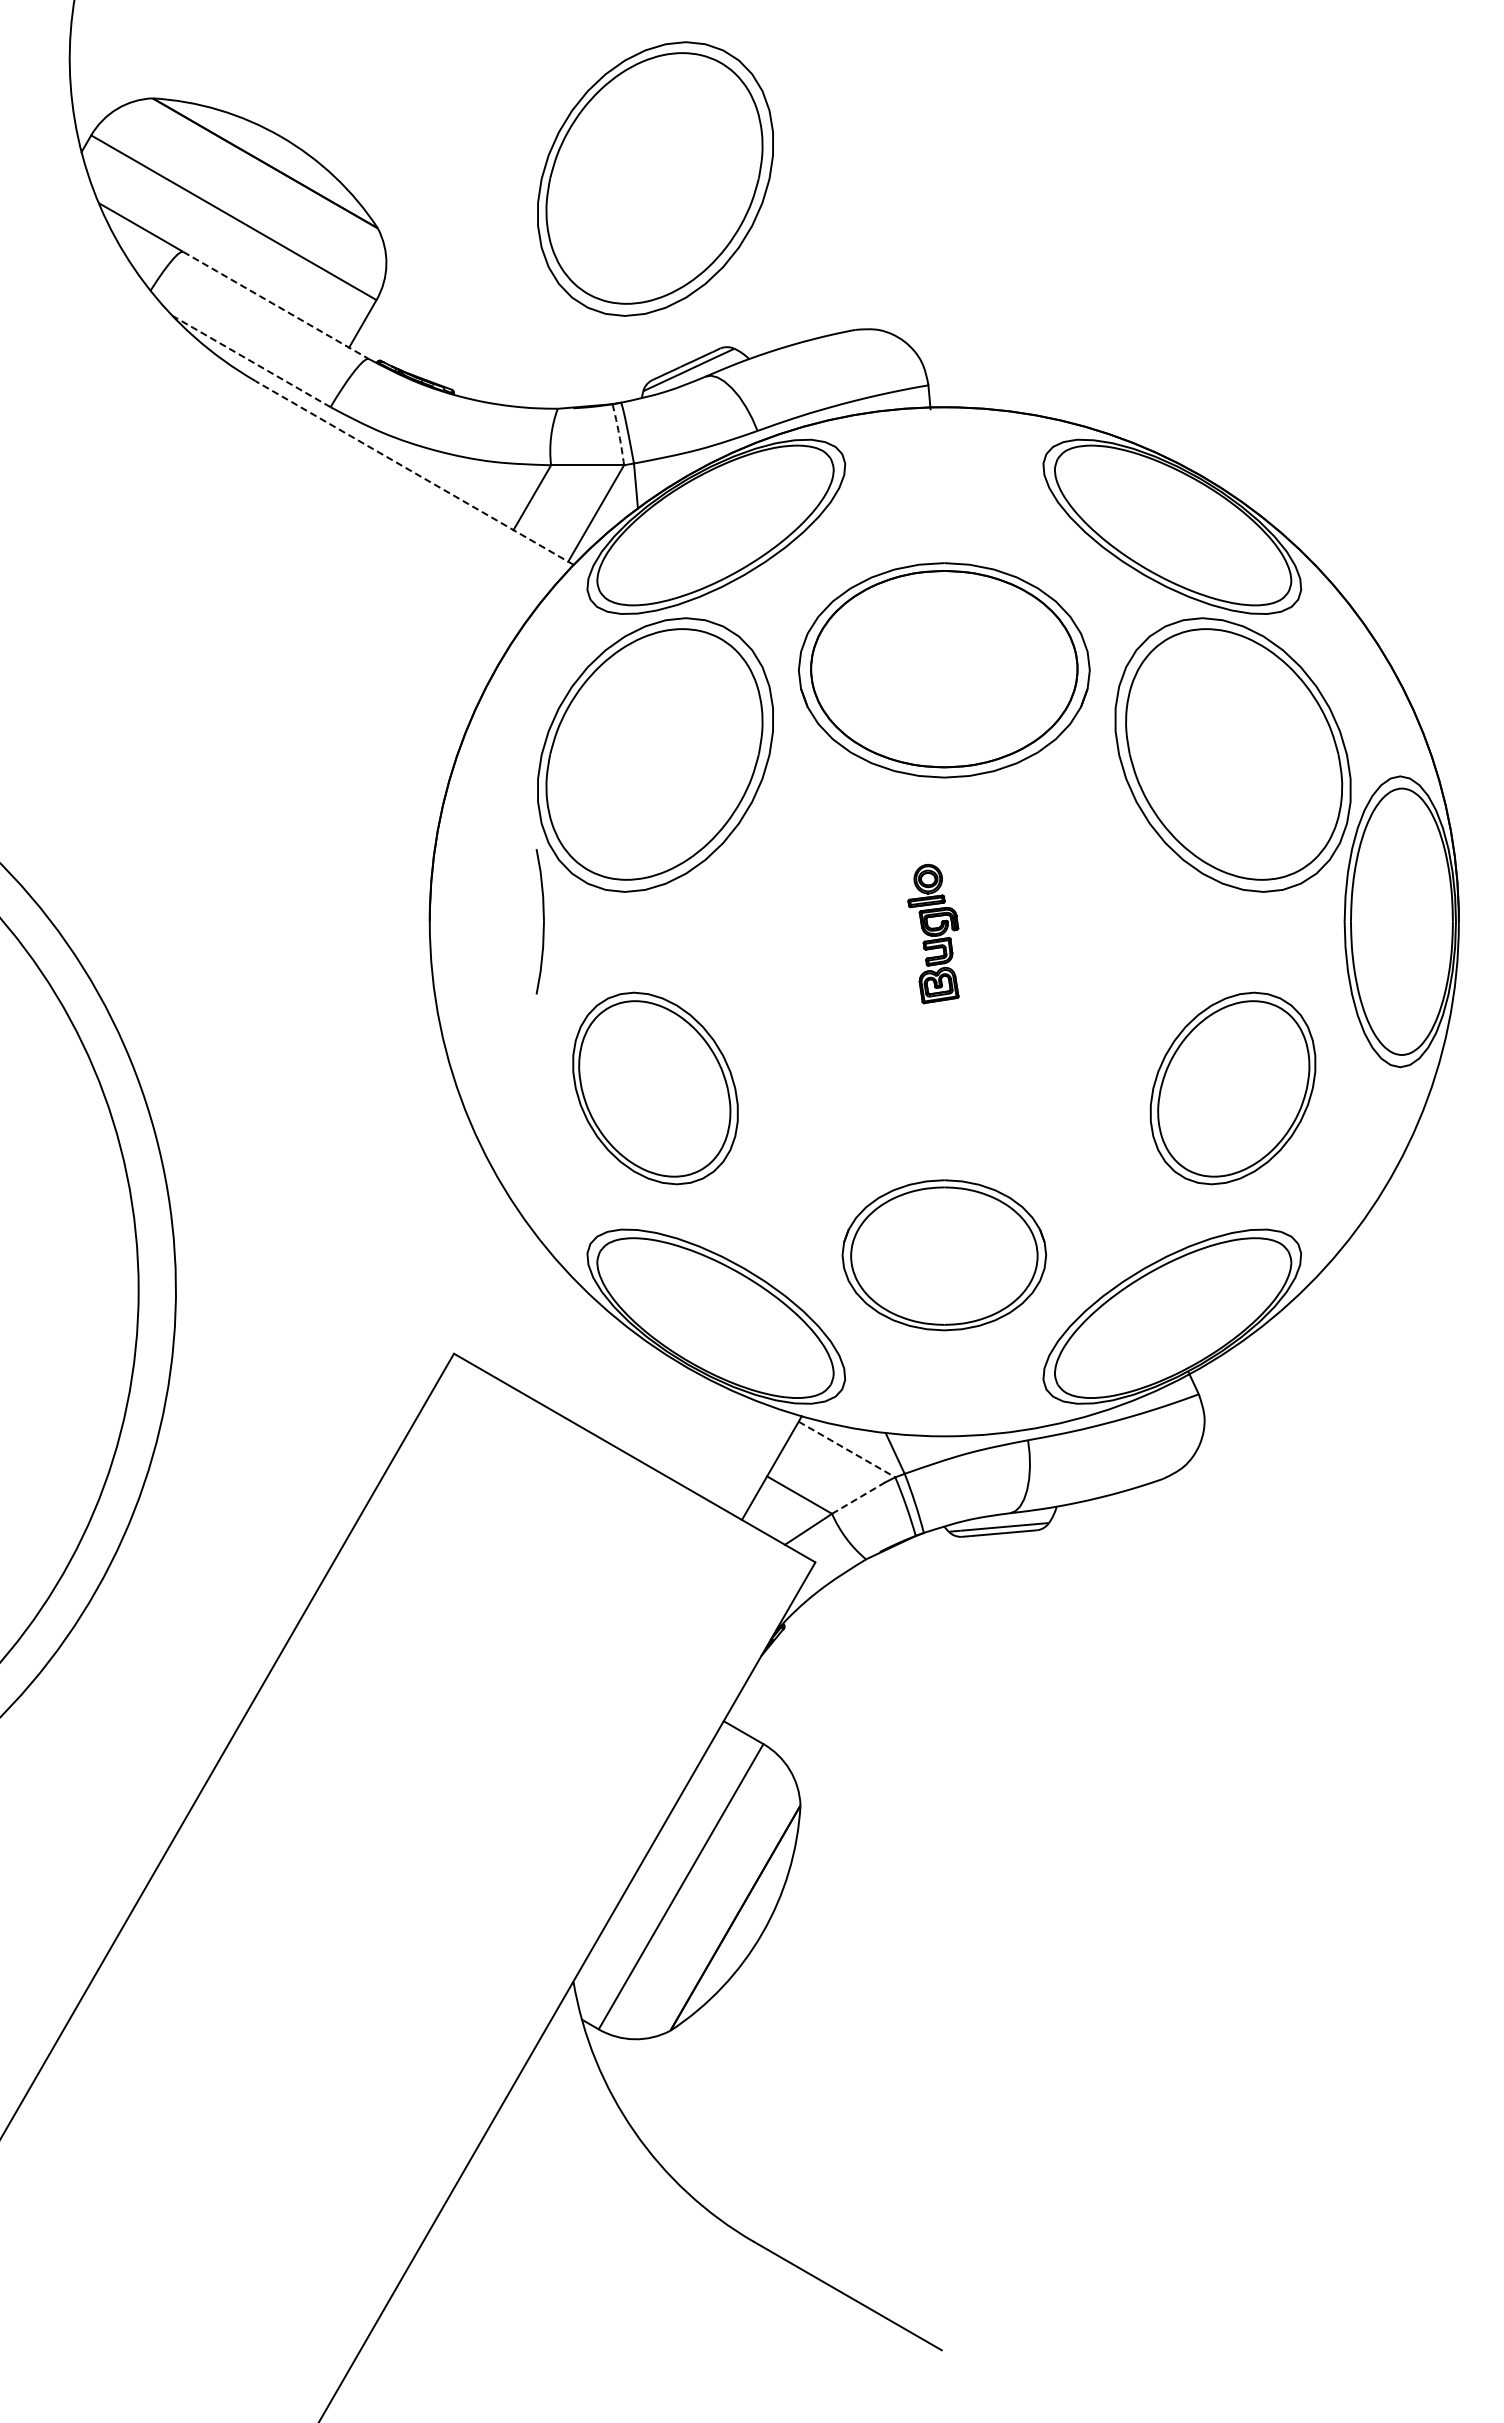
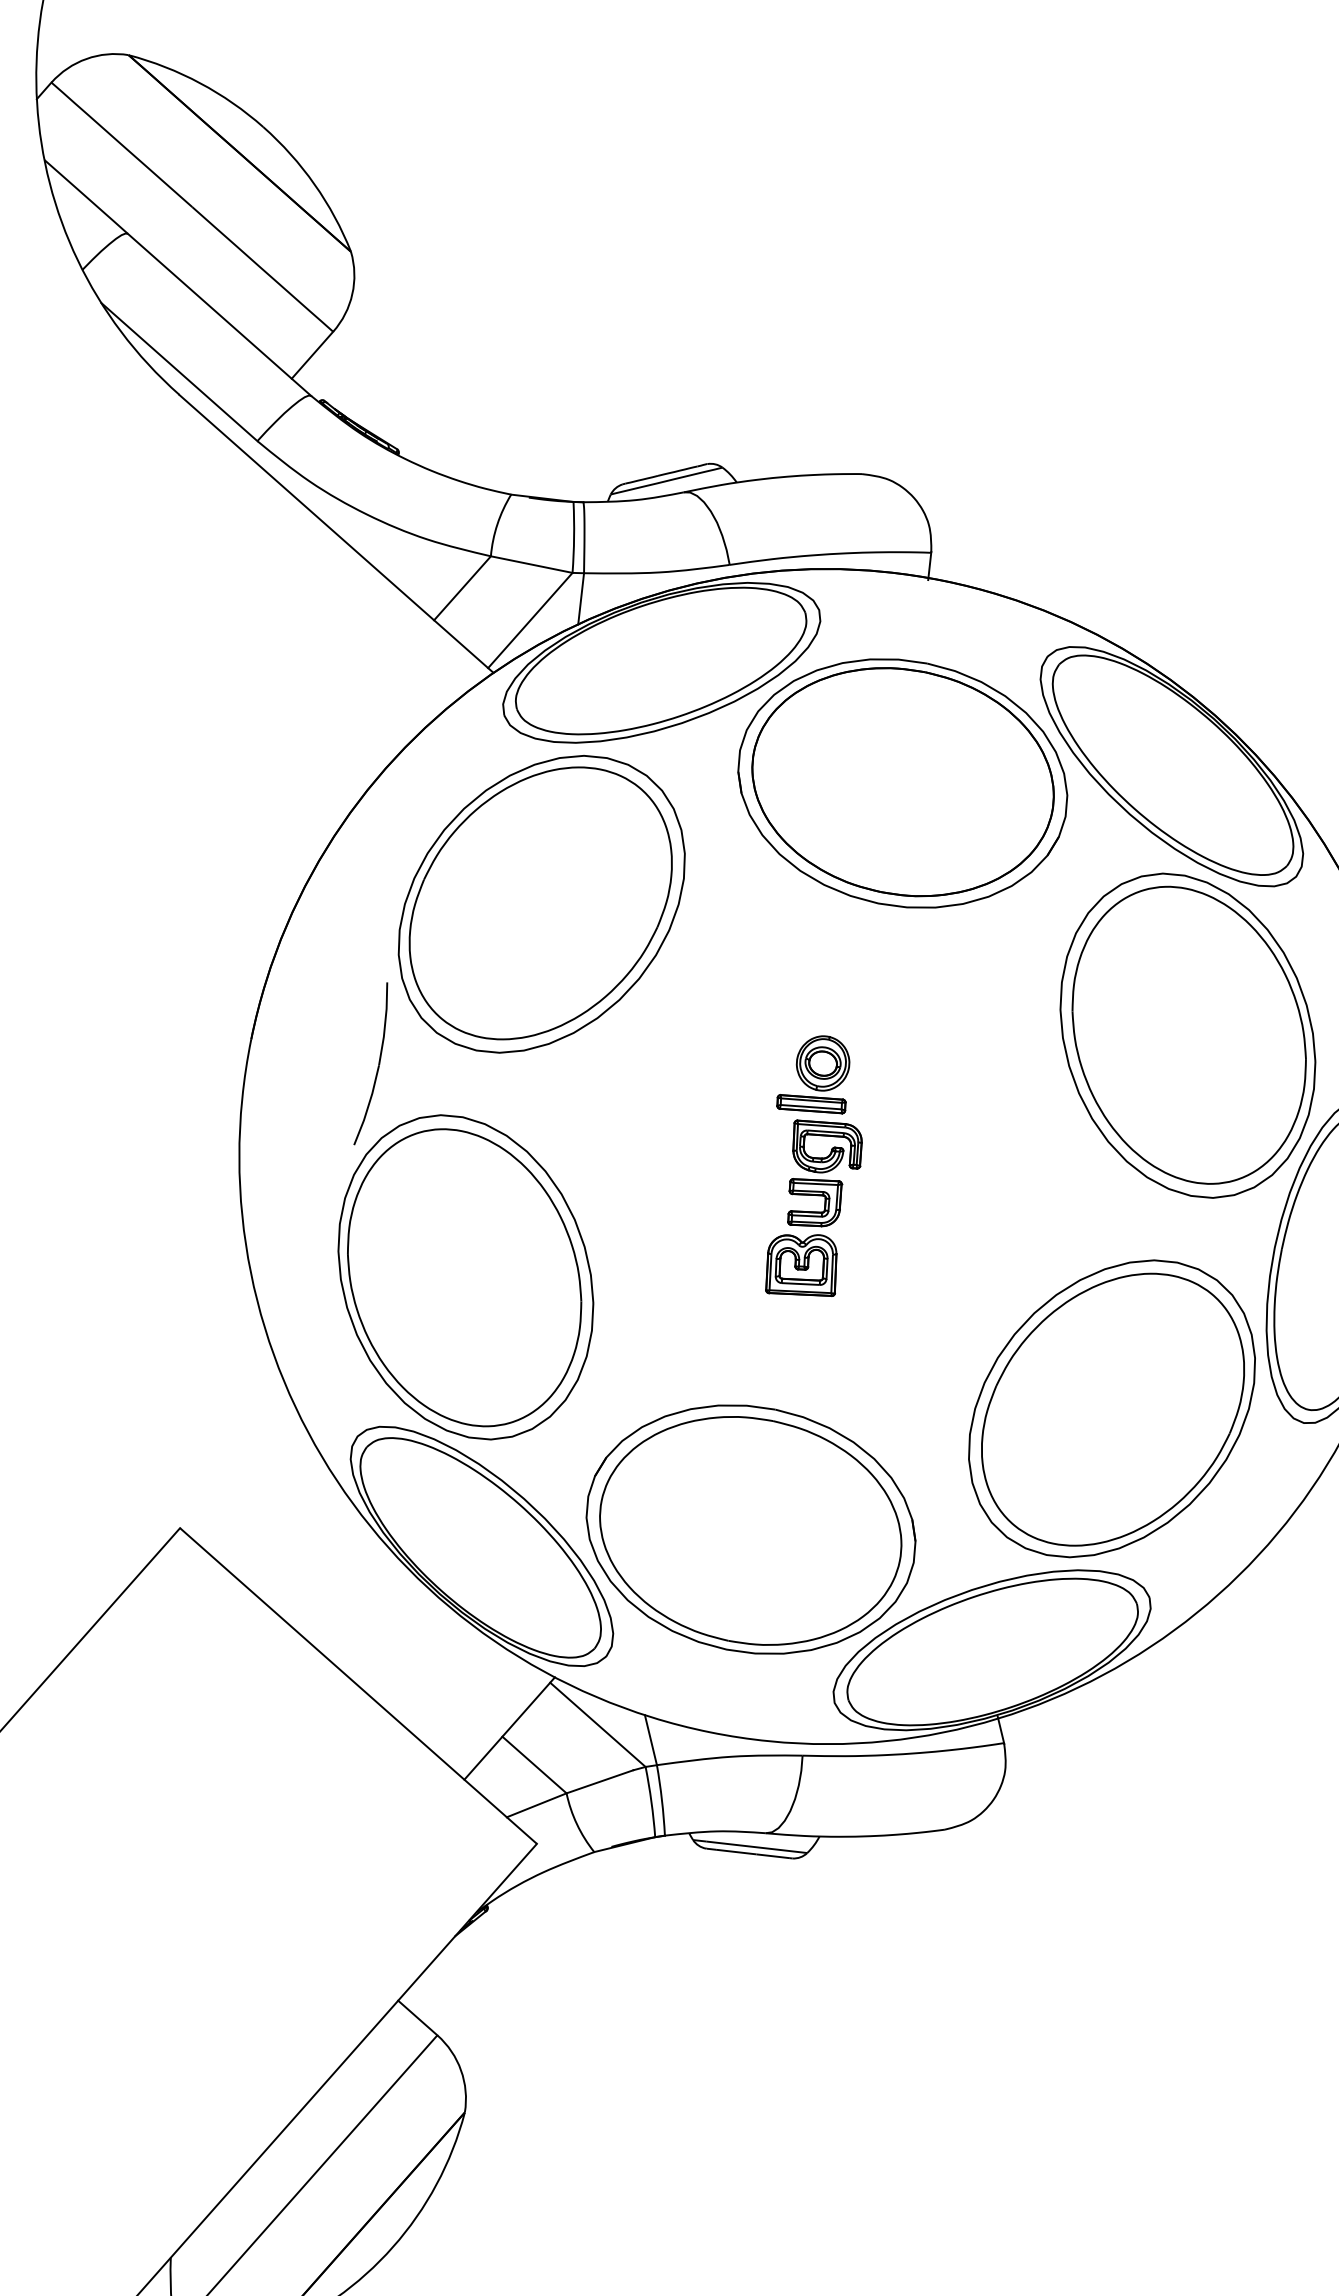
part: (655, 178) -> (672, 259), removed
line: (276, 305) -> (220, 315), dashed -> solid
line: (251, 361) -> (179, 372), dashed -> solid
arc: (619, 434) -> (574, 537), dashed -> solid
line: (414, 473) -> (336, 534), dashed -> solid
part: (944, 670) -> (902, 783), moved
part: (933, 933) -> (812, 1167), size x1.67
part: (655, 1088) -> (465, 1277), size x1.43
part: (1232, 1088) -> (1111, 1408), size x1.43
part: (944, 1255) -> (751, 1529), size x1.43
line: (847, 1449) -> (598, 1724), dashed -> solid
line: (858, 1498) -> (599, 1782), dashed -> solid

